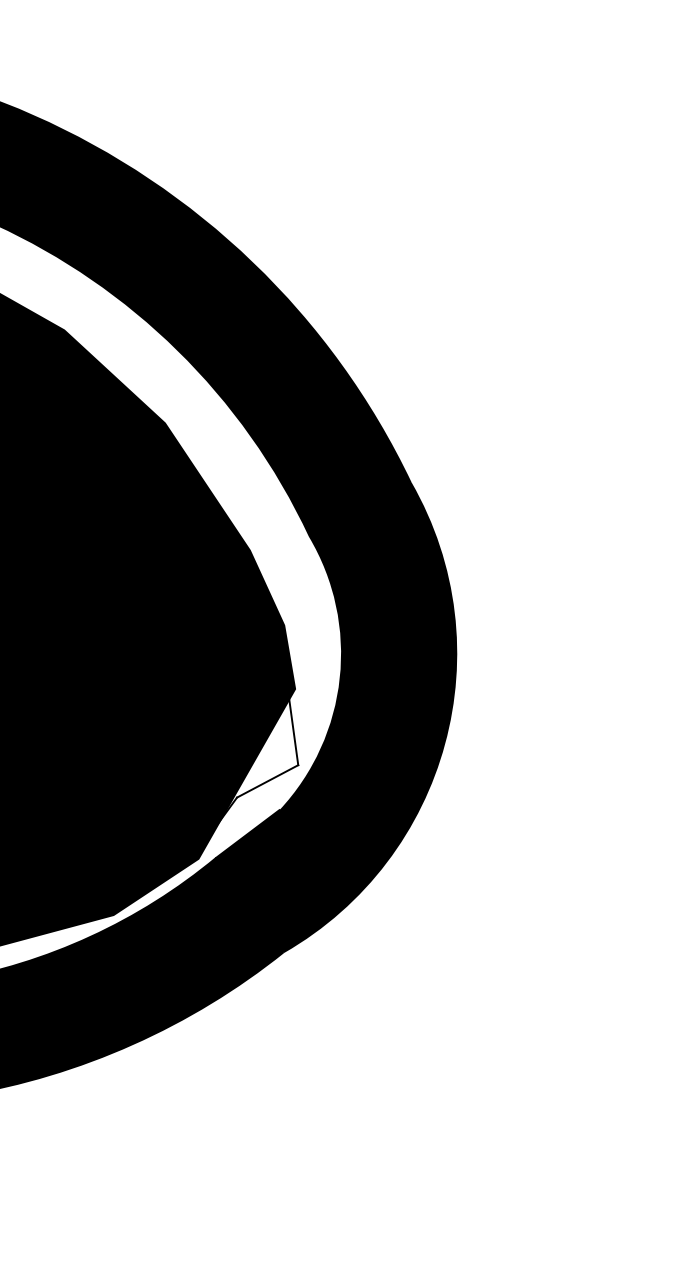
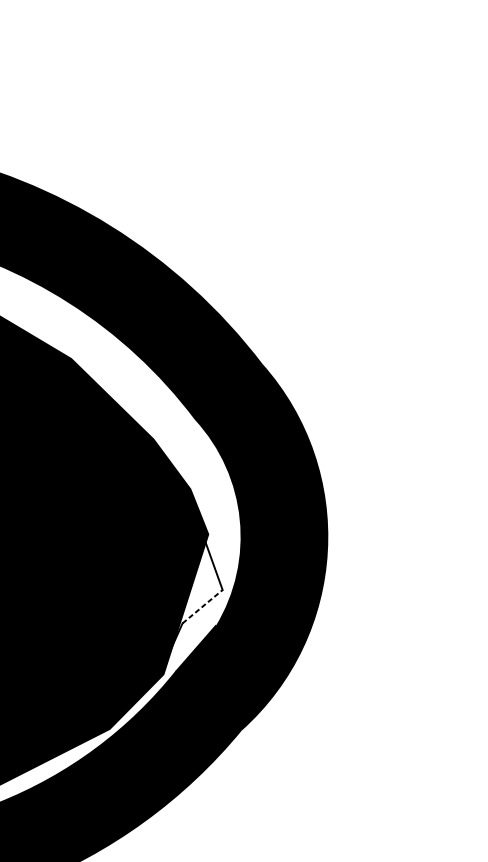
line: (267, 781) -> (202, 606), solid -> dashed

